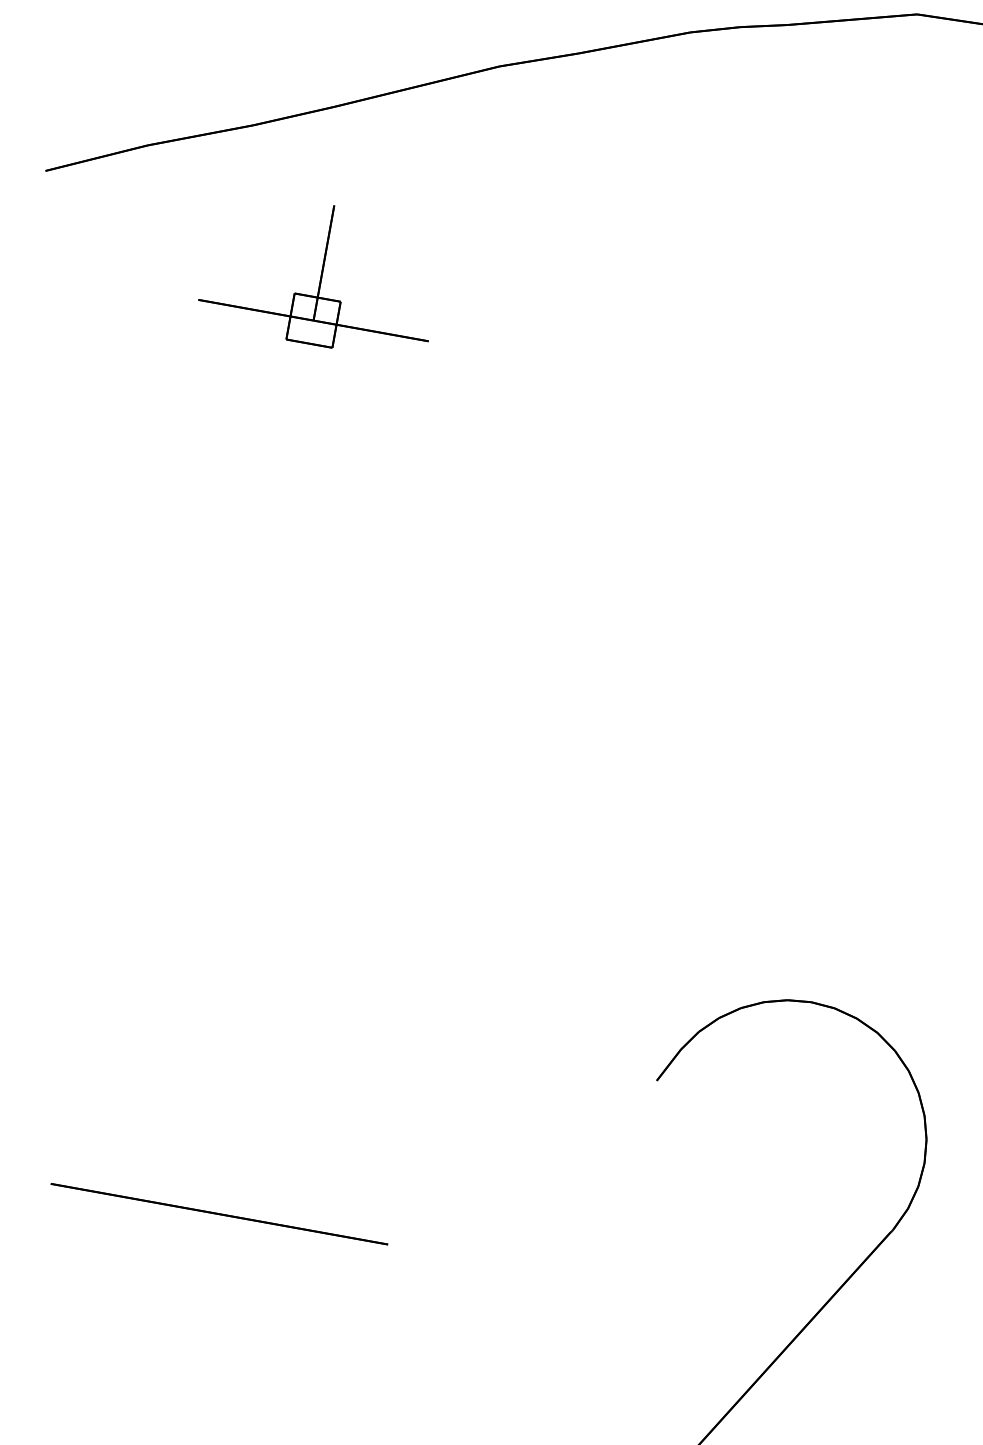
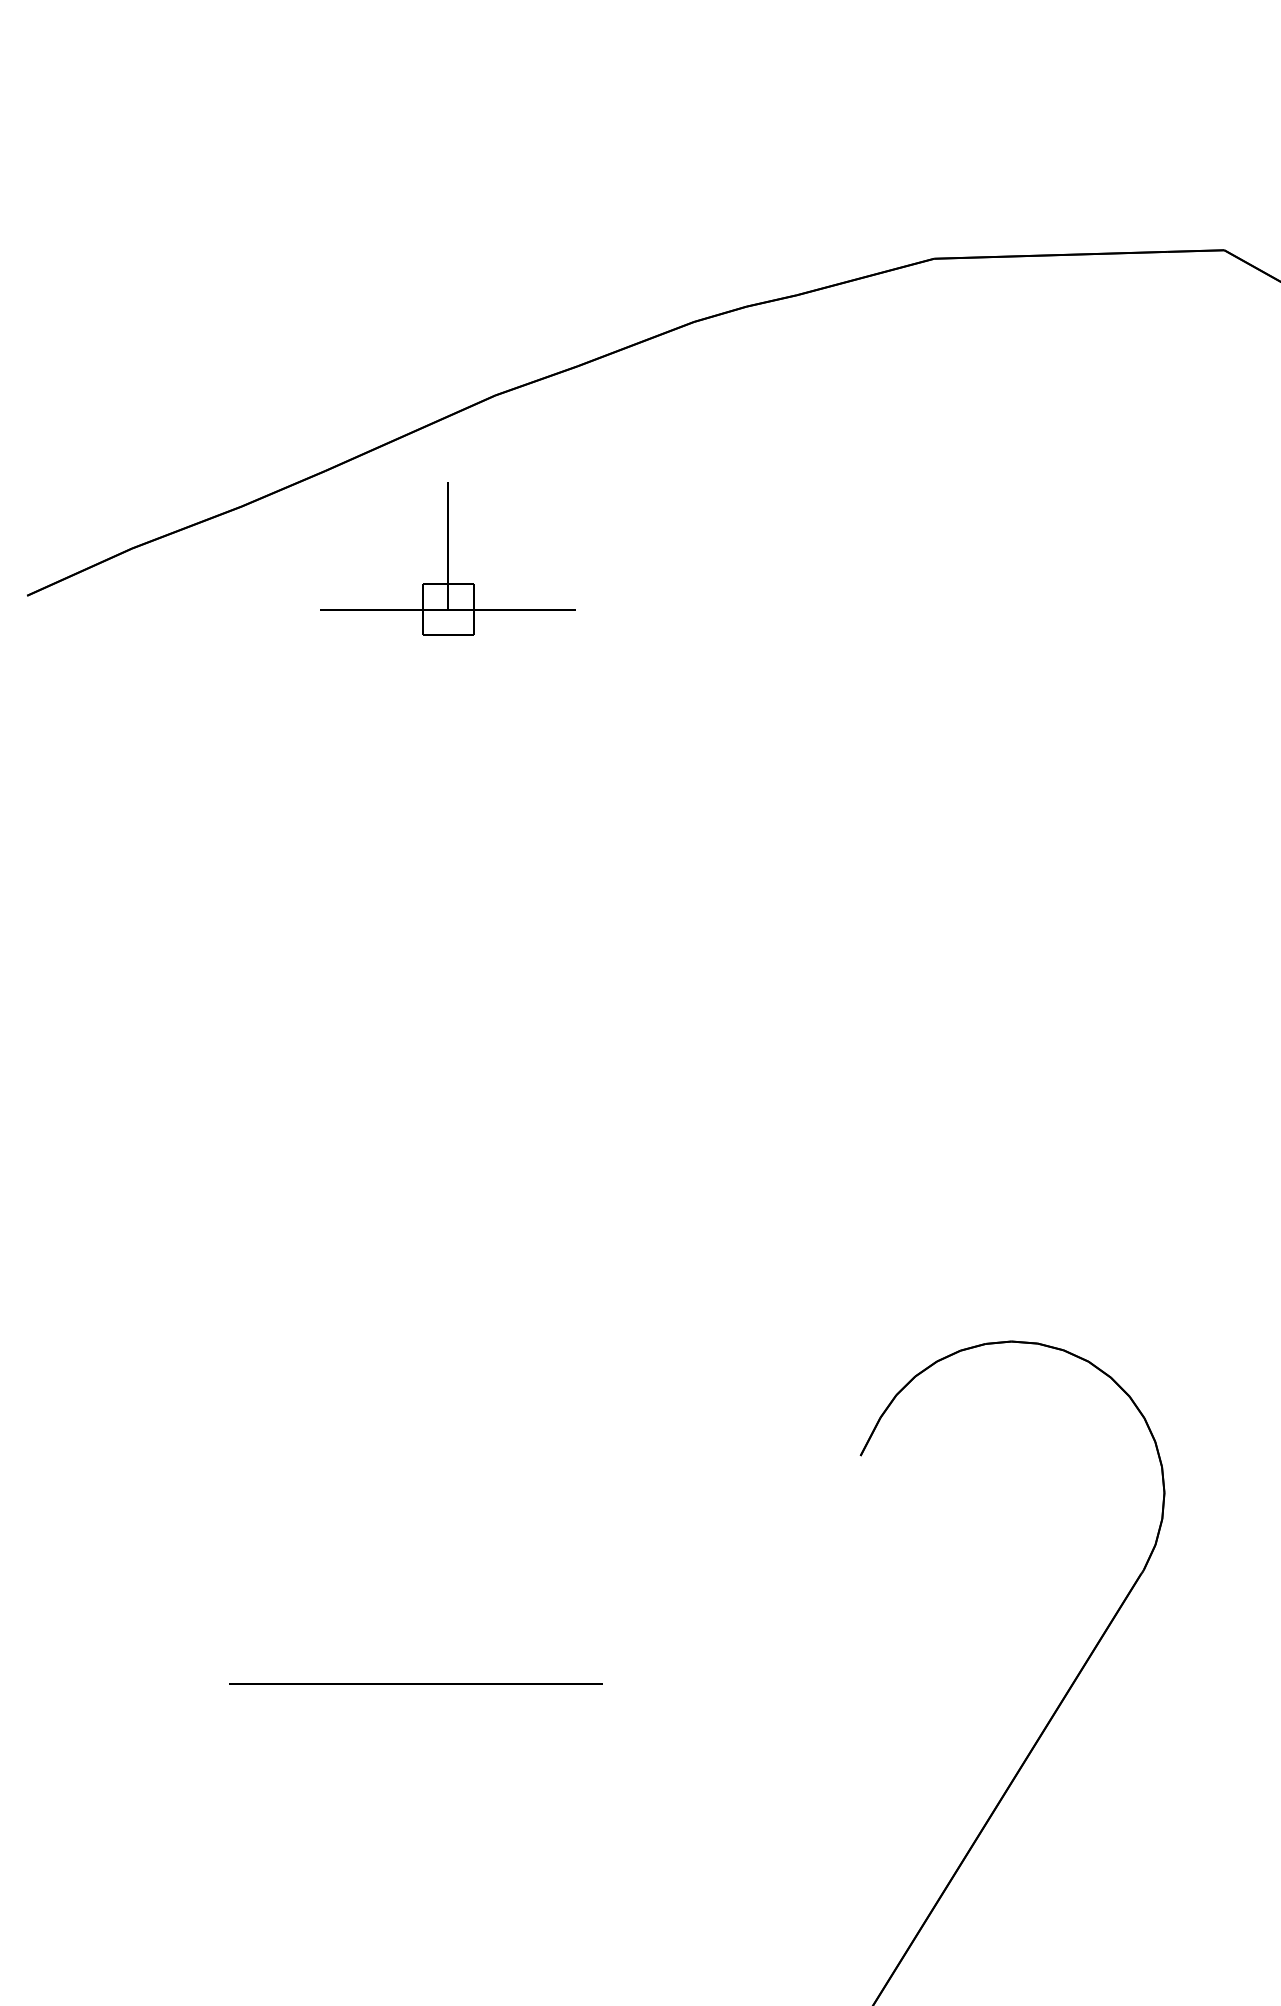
part: (321, 274) -> (447, 558), moved

